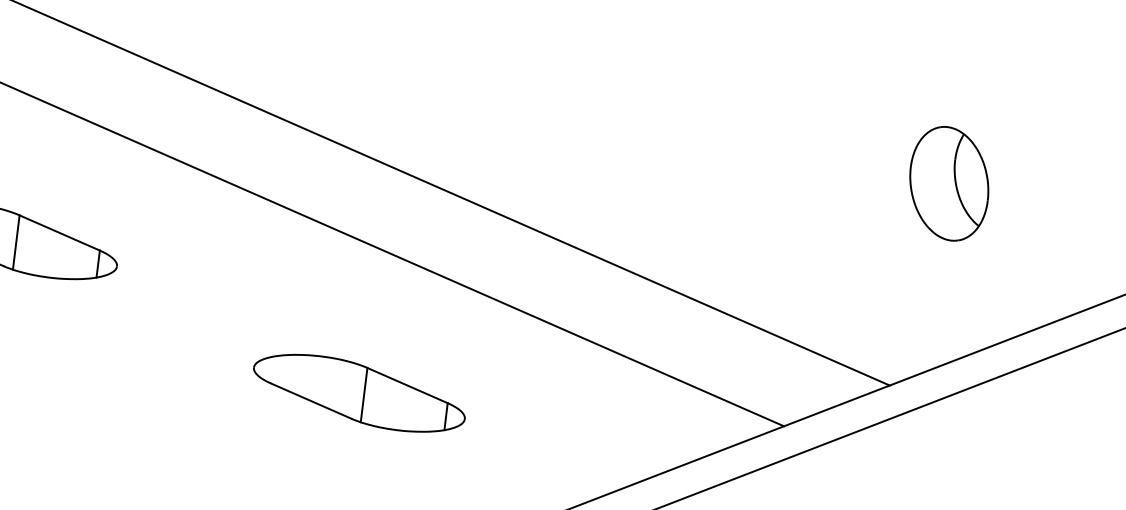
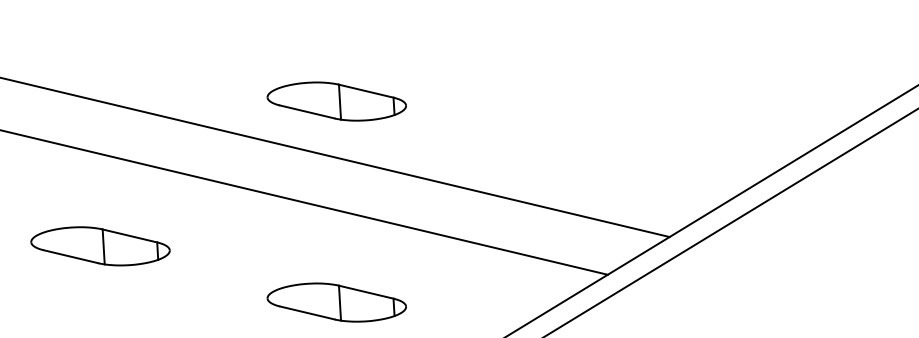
part: (415, 83) -> (336, 101), added
part: (950, 182) -> (684, 102), removed

